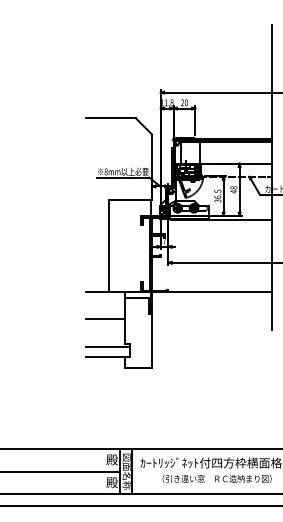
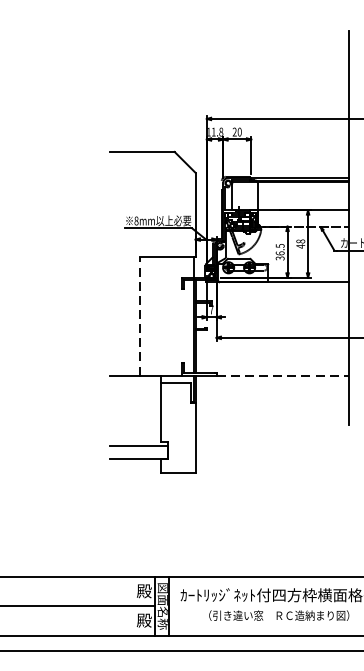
line: (108, 245) -> (139, 315), solid -> dashed
line: (220, 292) -> (283, 376), solid -> dashed
line: (104, 319) -> (134, 410), removed

